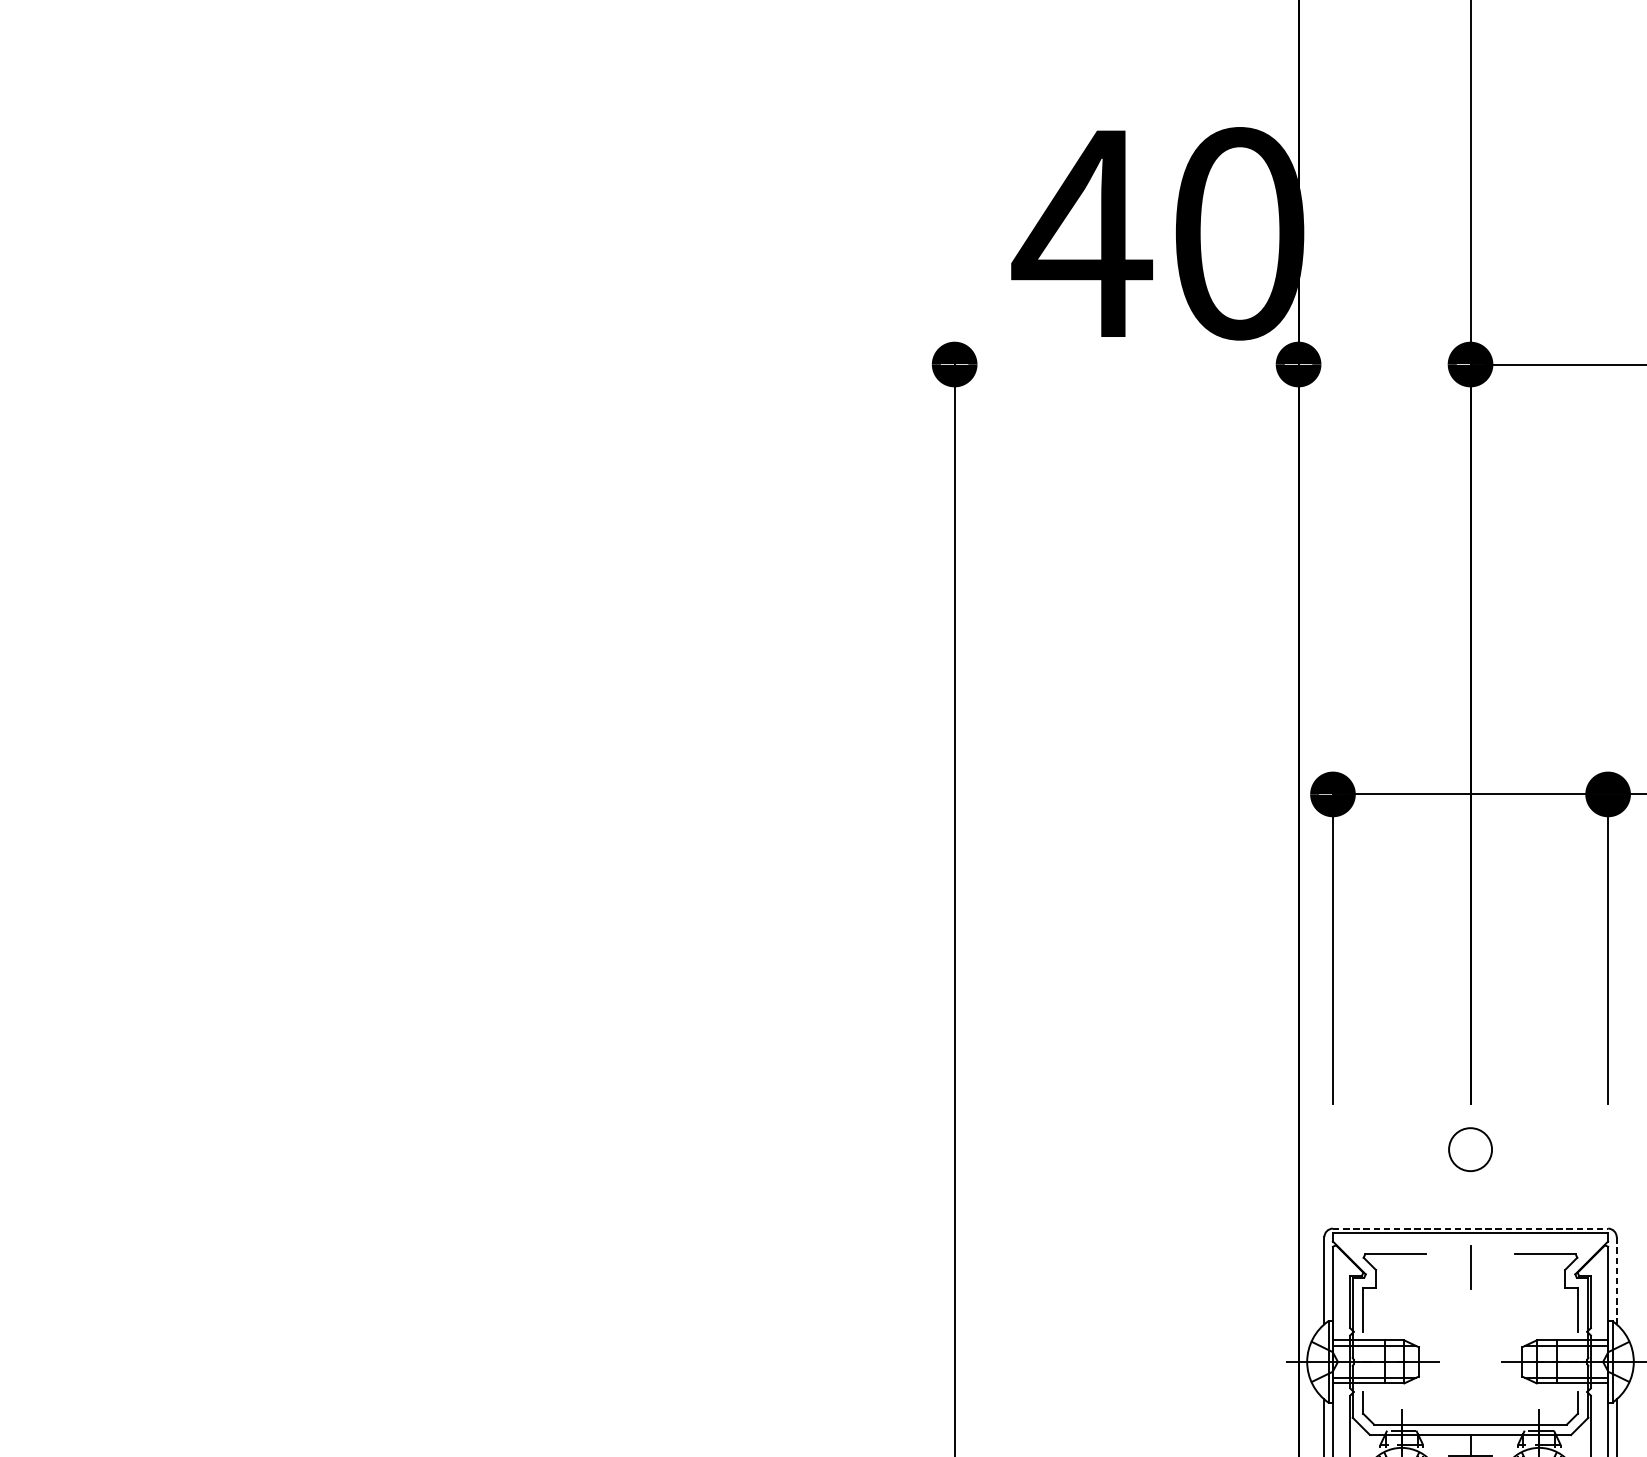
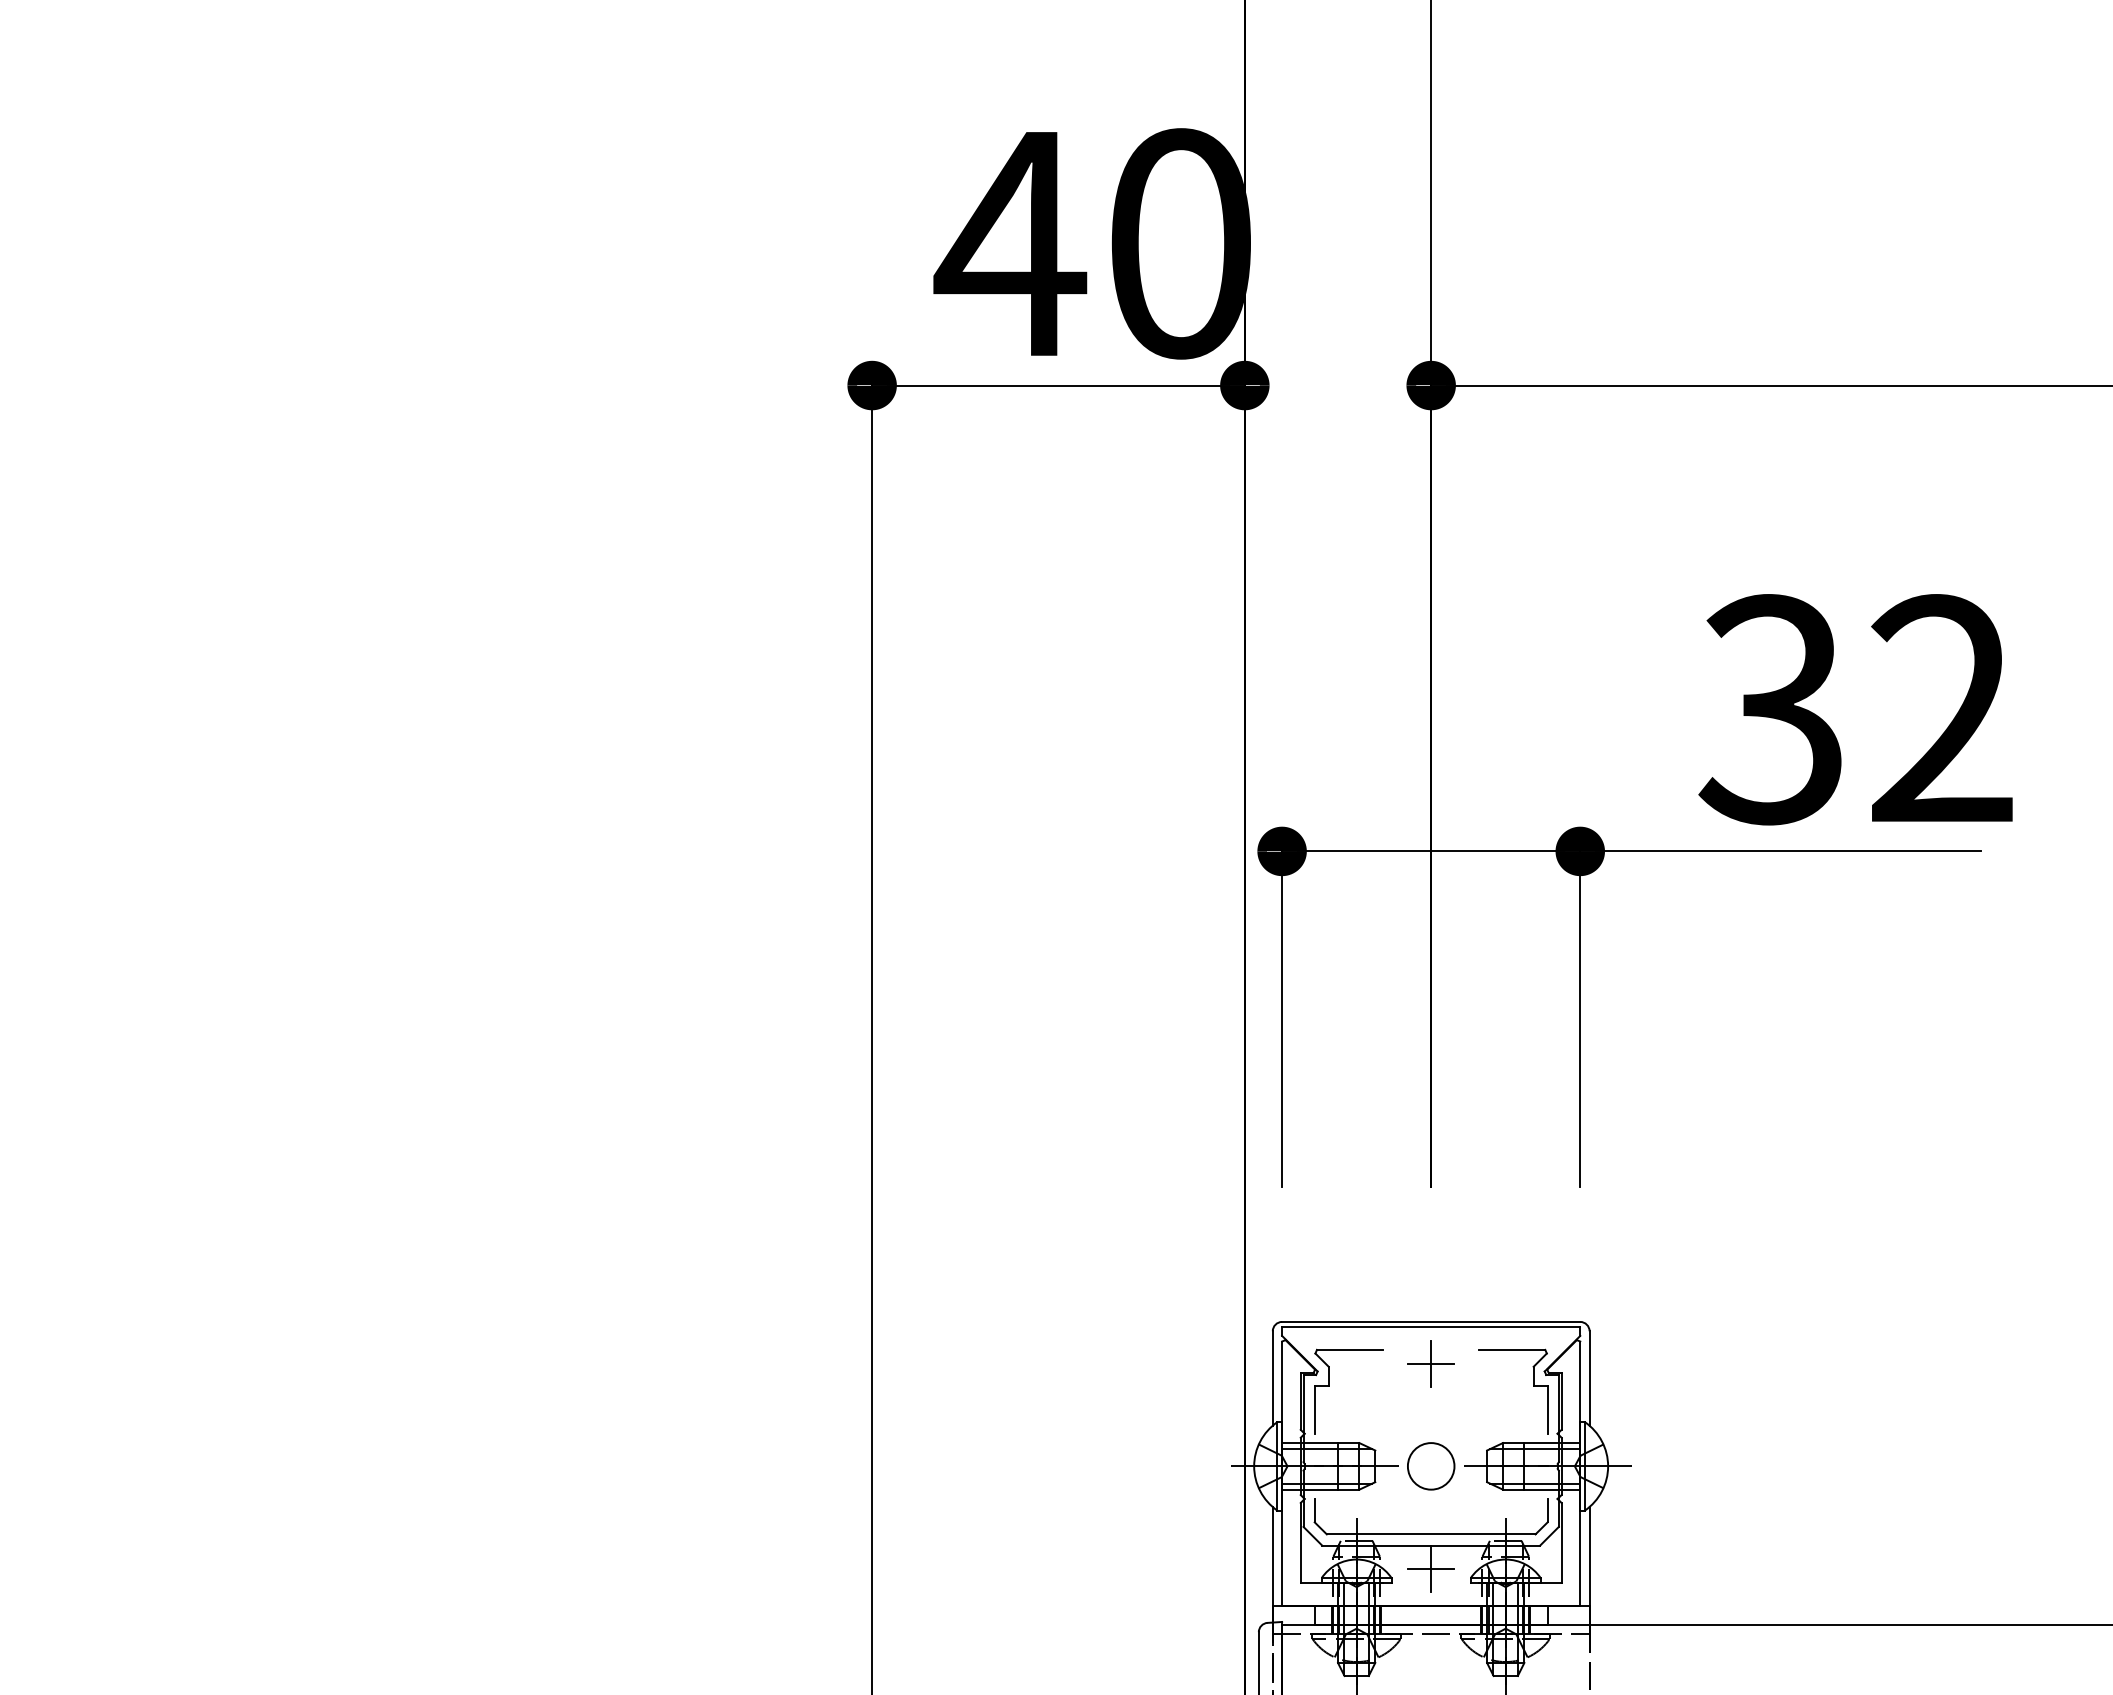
line: (1126, 364) -> (1058, 385), added
circle: (1470, 1149) -> (1431, 1466), moved
line: (1470, 1228) -> (1431, 1321), dashed -> solid
line: (1469, 1266) -> (1430, 1363), added
line: (1616, 1280) -> (1589, 1378), dashed -> solid

